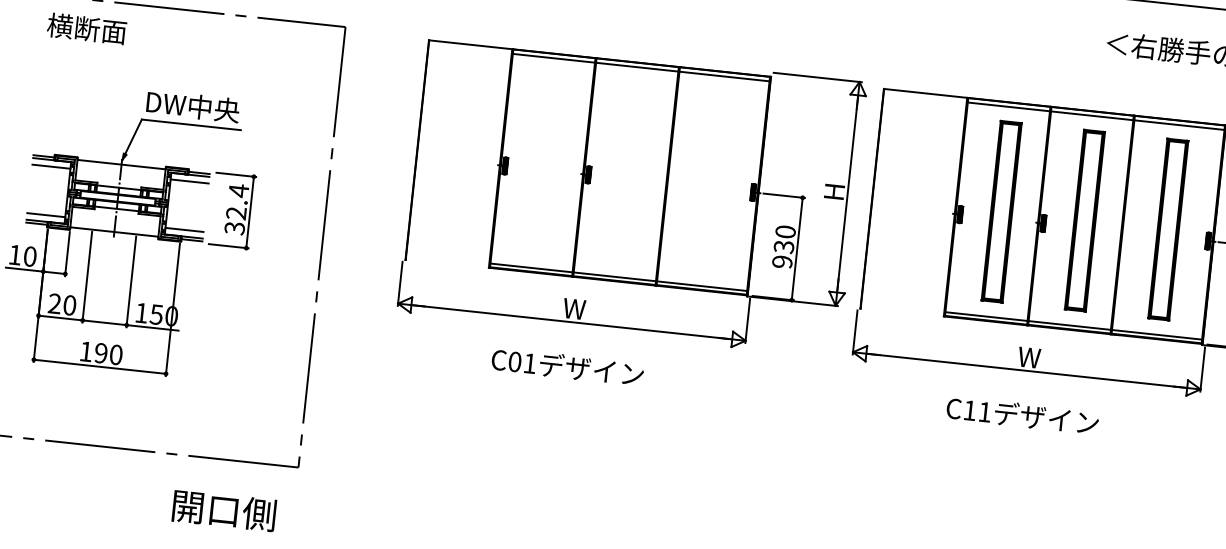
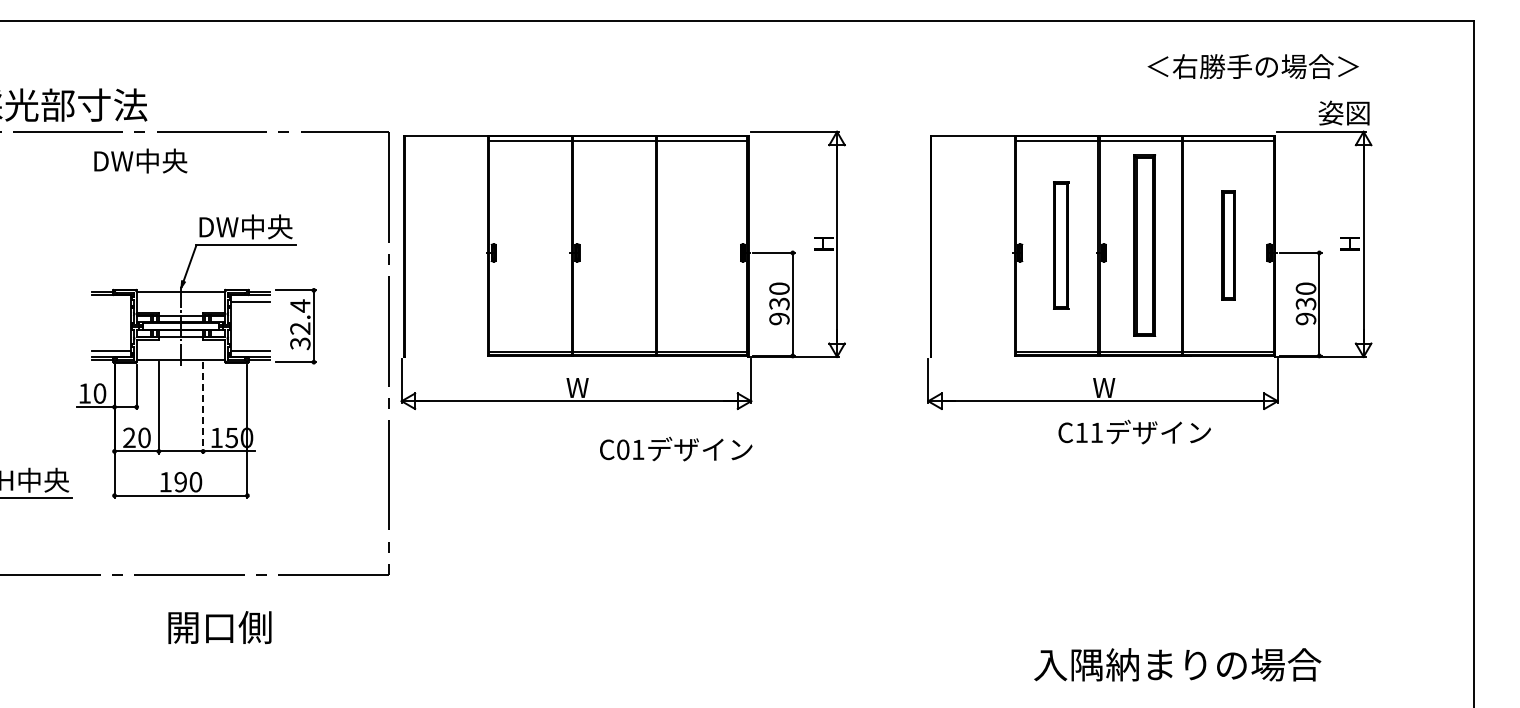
text: (94, 29) -> (139, 160), 横断面 -> DW中央
line: (51, 166) -> (111, 301), removed
part: (631, 196) -> (622, 269), moved
part: (1001, 211) -> (1060, 245), size x0.7
part: (1168, 229) -> (1228, 245), size x0.6
line: (131, 282) -> (203, 408), solid -> dashed
text: (568, 366) -> (676, 448), moved
text: (1022, 414) -> (1134, 431), moved
text: (223, 510) -> (219, 627), moved

